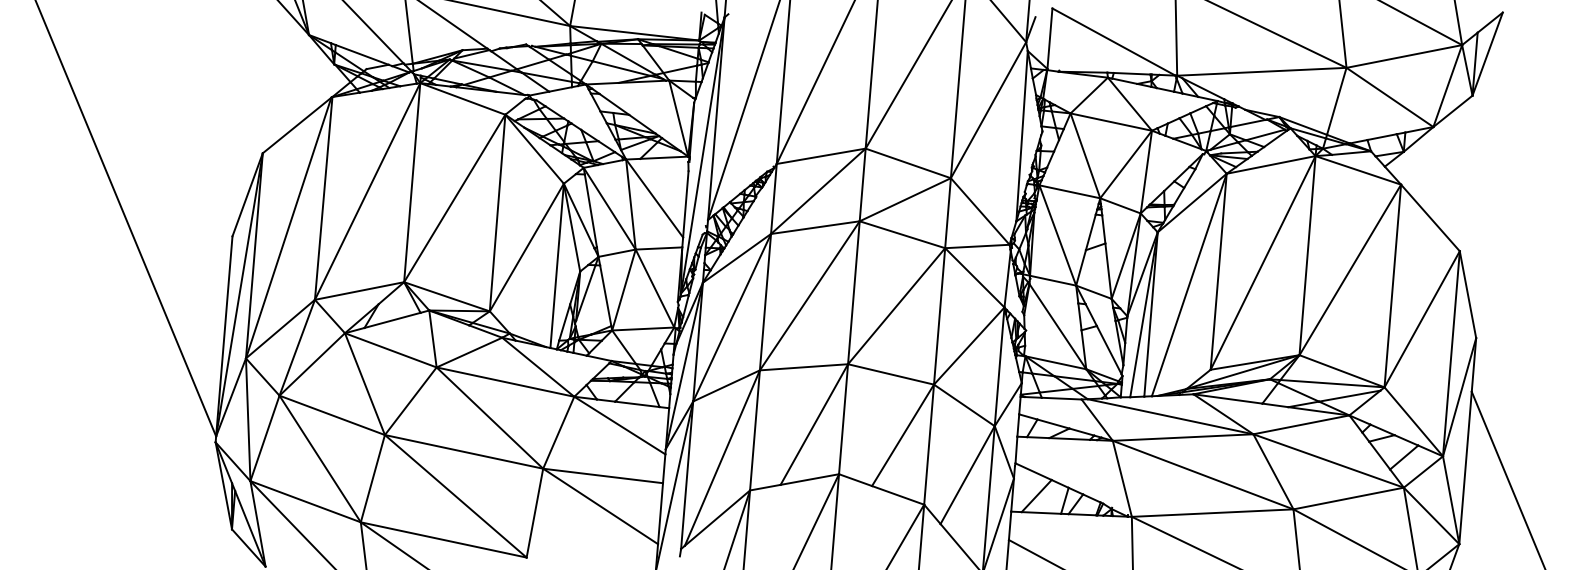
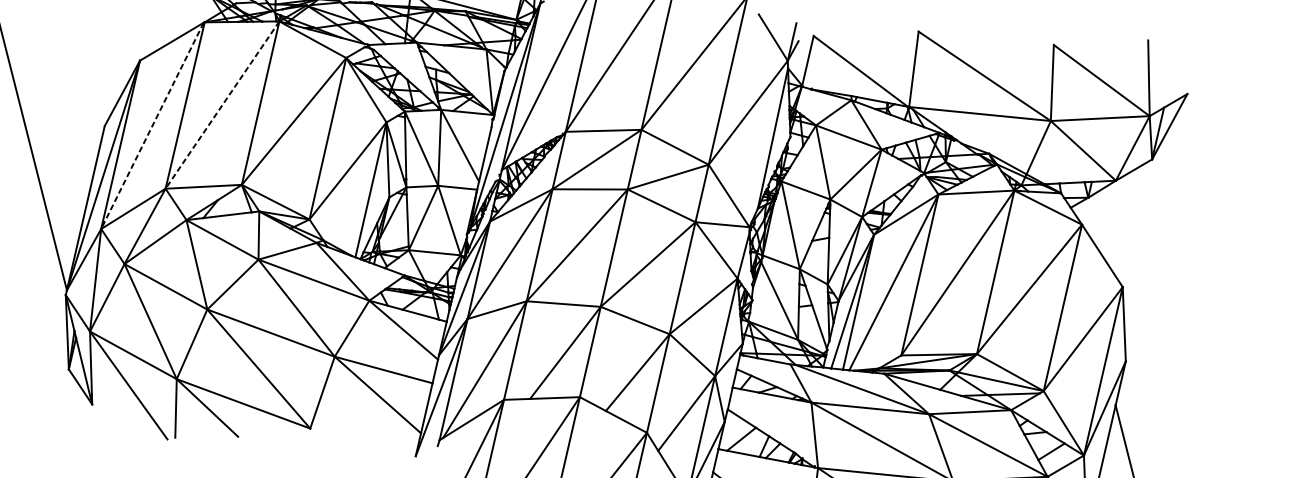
line: (367, 191) -> (222, 105), solid -> dashed
line: (288, 228) -> (152, 126), solid -> dashed

